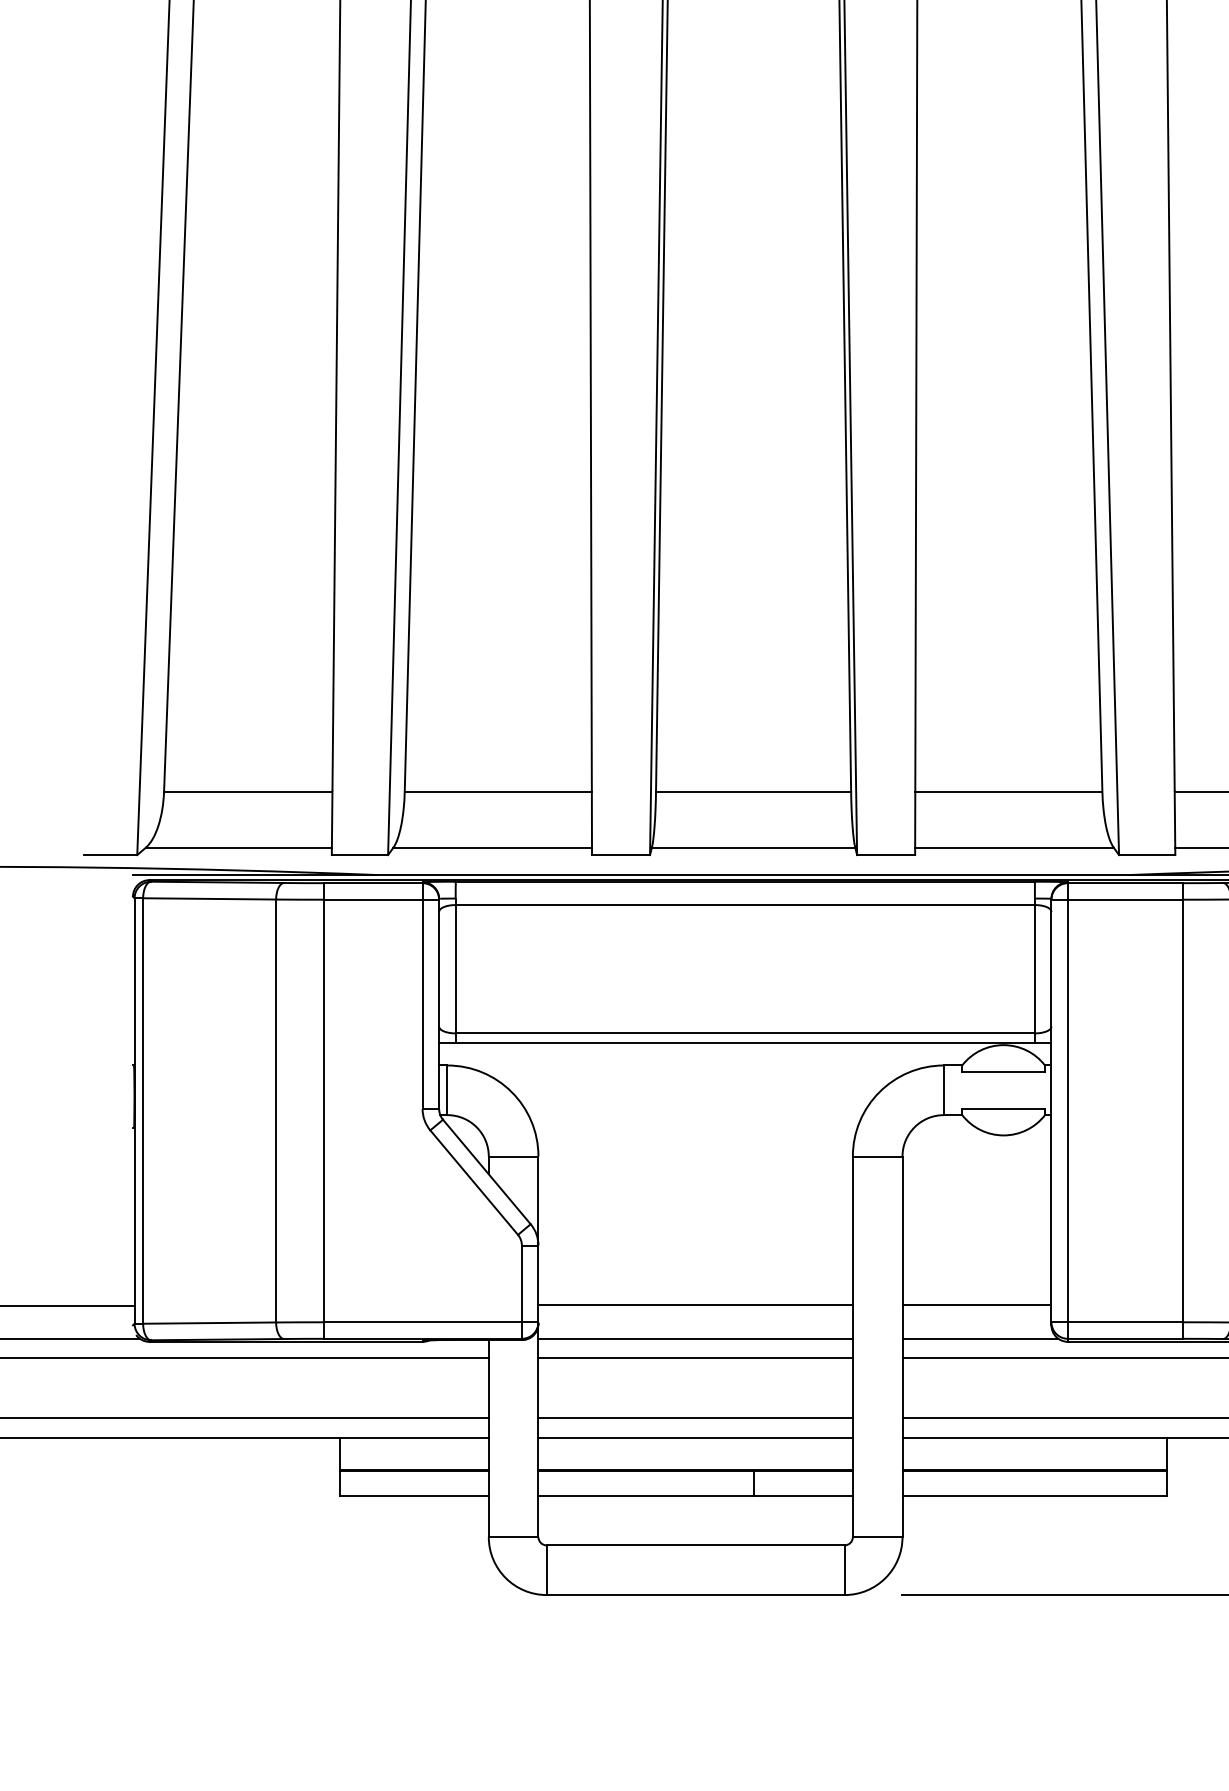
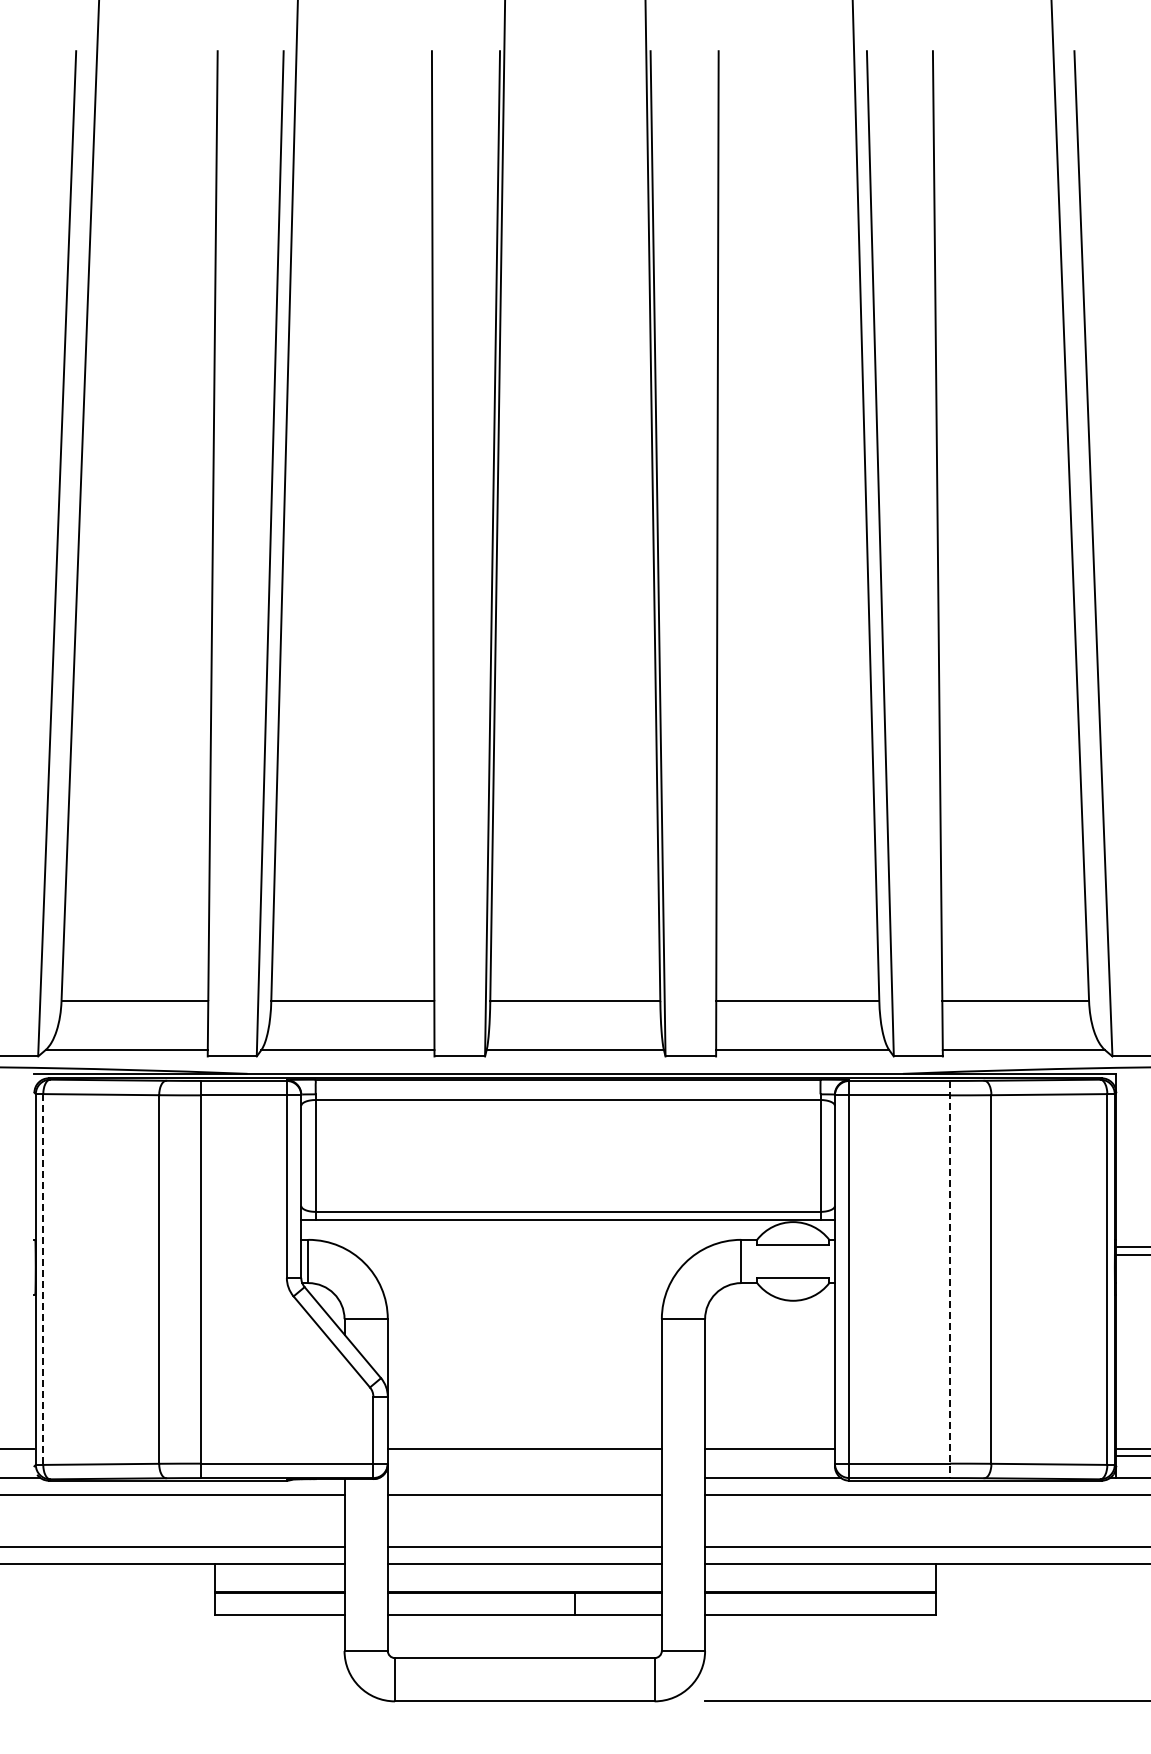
line: (1182, 1110) -> (949, 1279), solid -> dashed
line: (143, 1112) -> (43, 1280), solid -> dashed
line: (695, 1338) -> (524, 1477), removed

